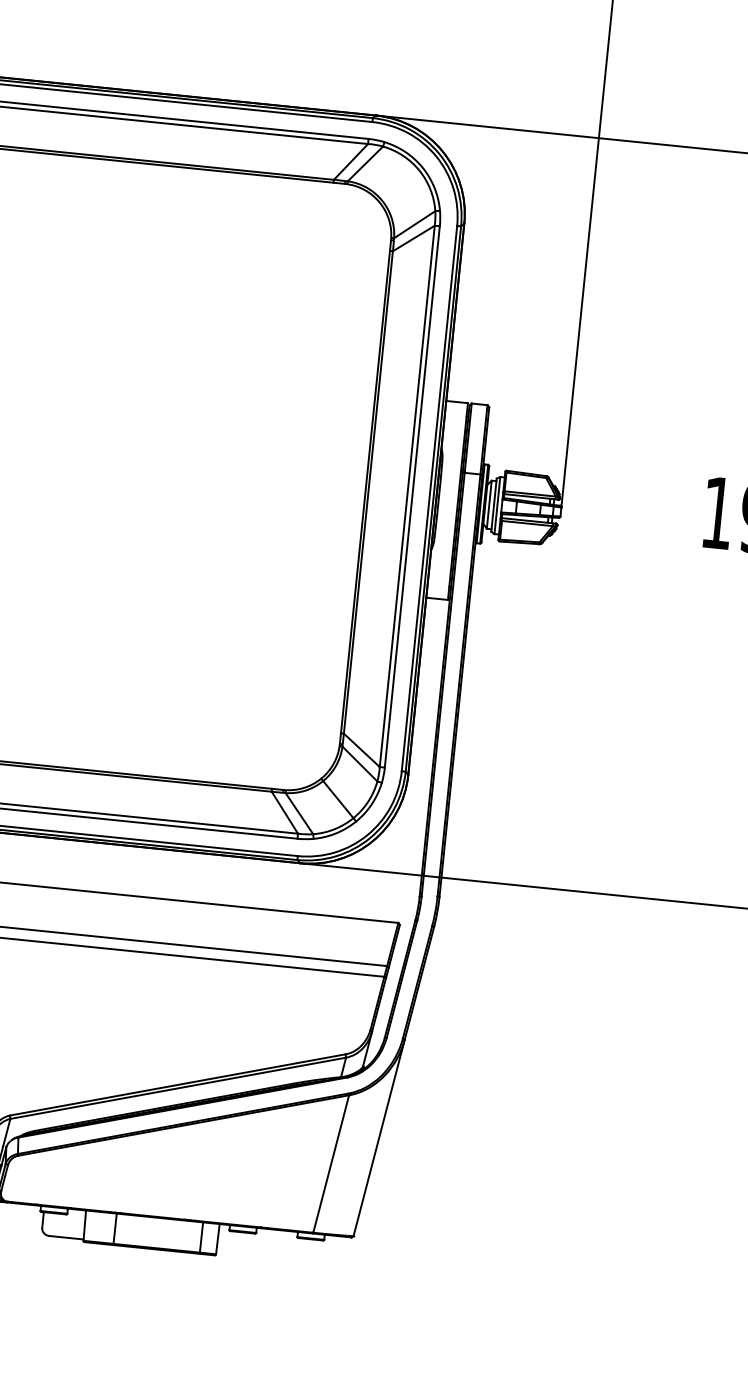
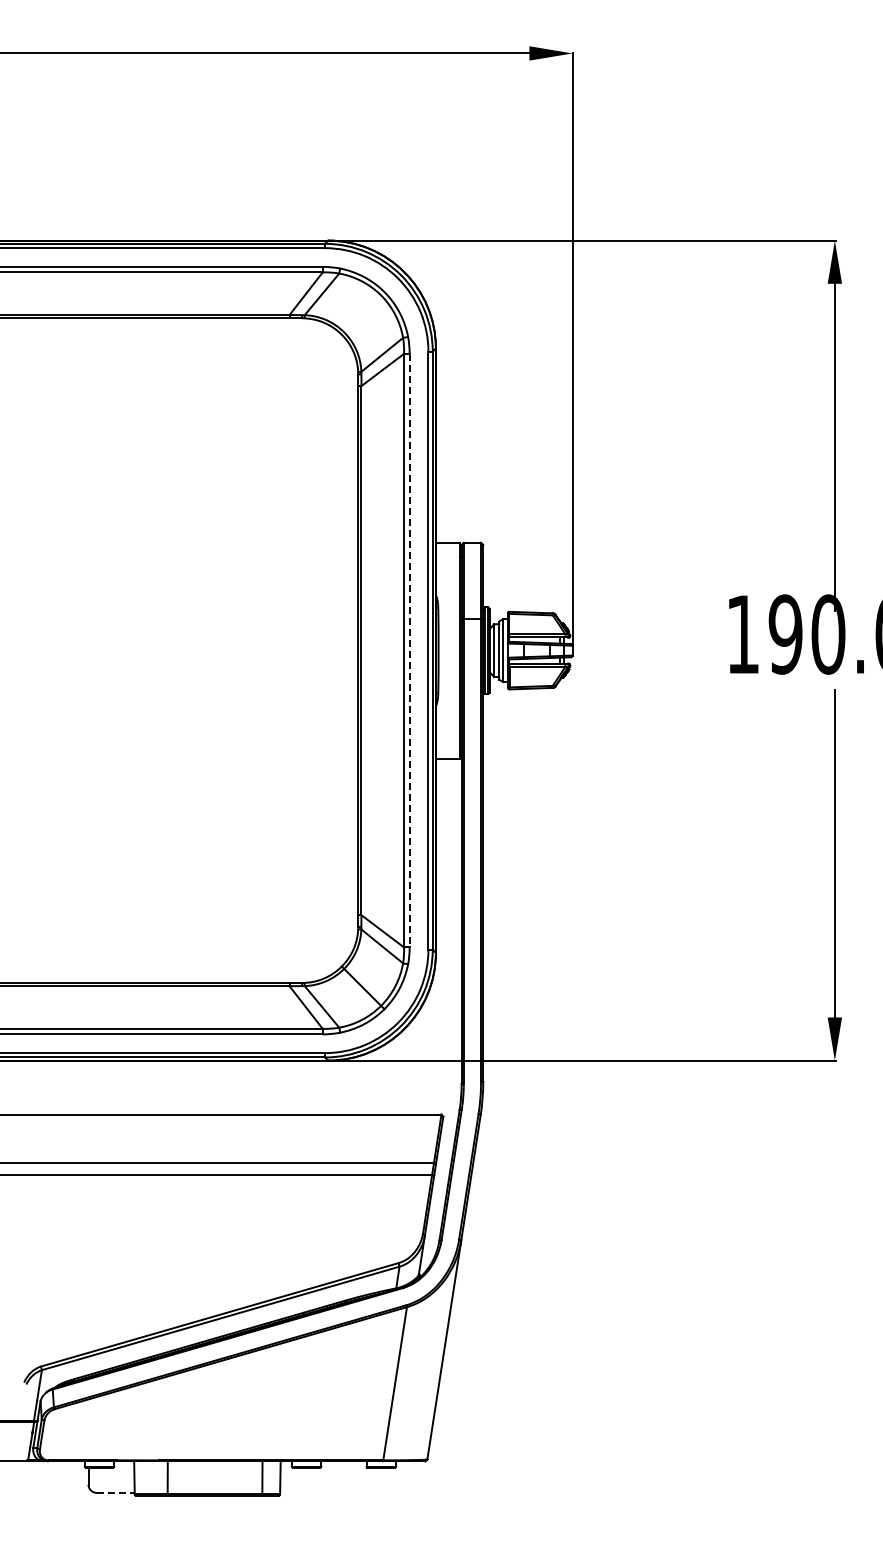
line: (412, 496) -> (409, 650), solid -> dashed
line: (66, 1237) -> (115, 1492), solid -> dashed

